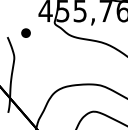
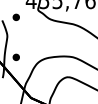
part: (24, 84) -> (15, 56), added

